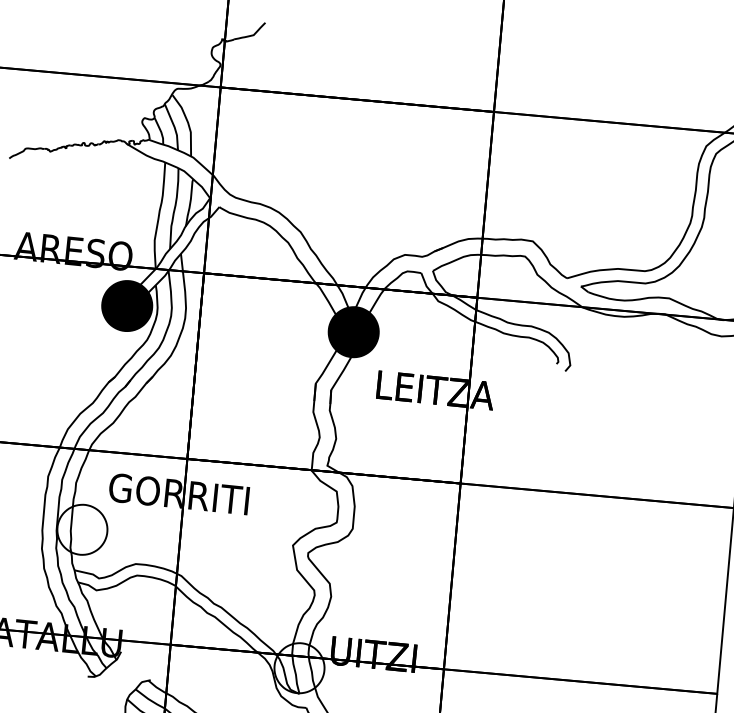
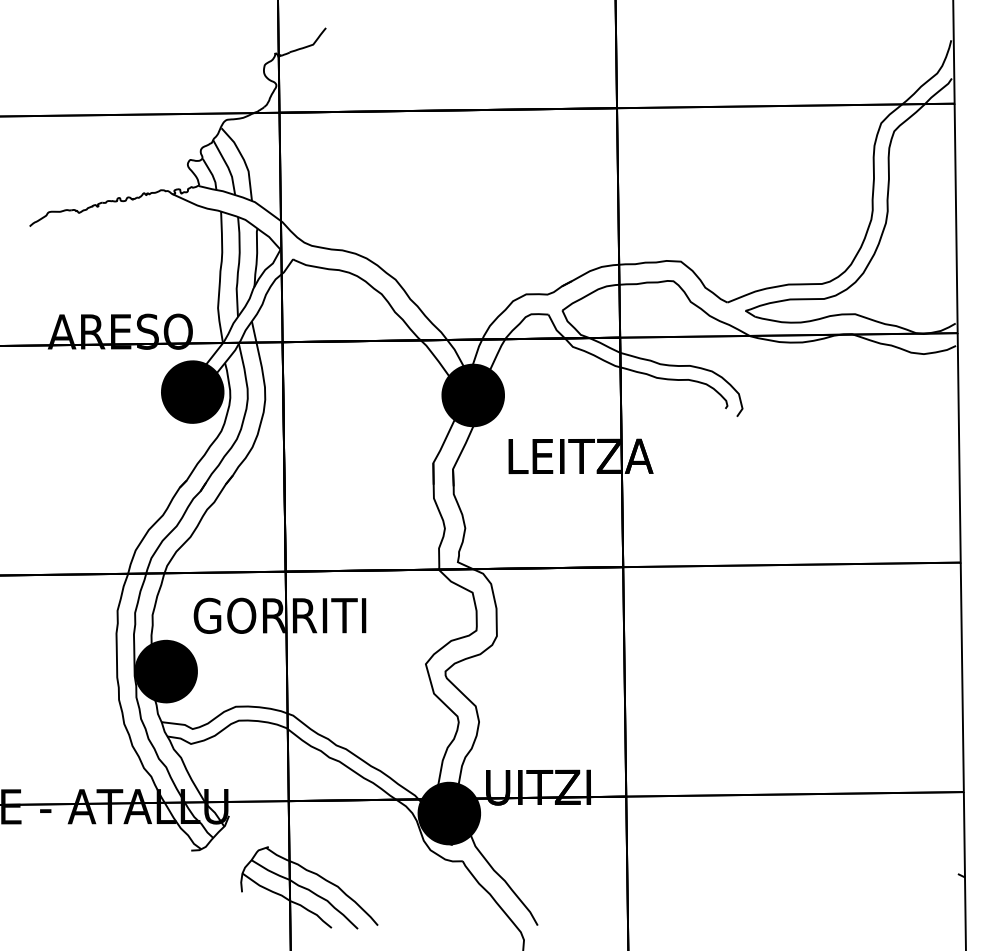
fill: (81, 529) -> (165, 671), added
fill: (299, 668) -> (449, 813), added

